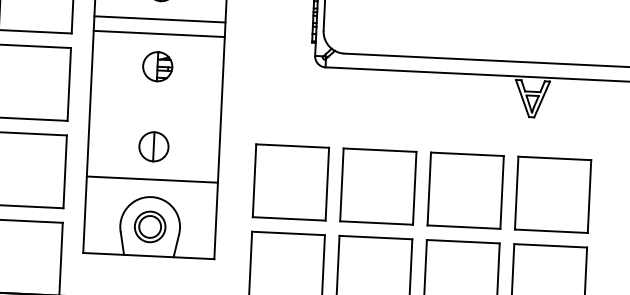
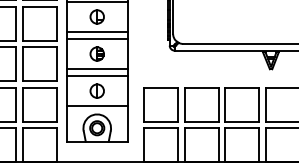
line: (154, 99) -> (96, 69), added
line: (153, 115) -> (96, 76), added

